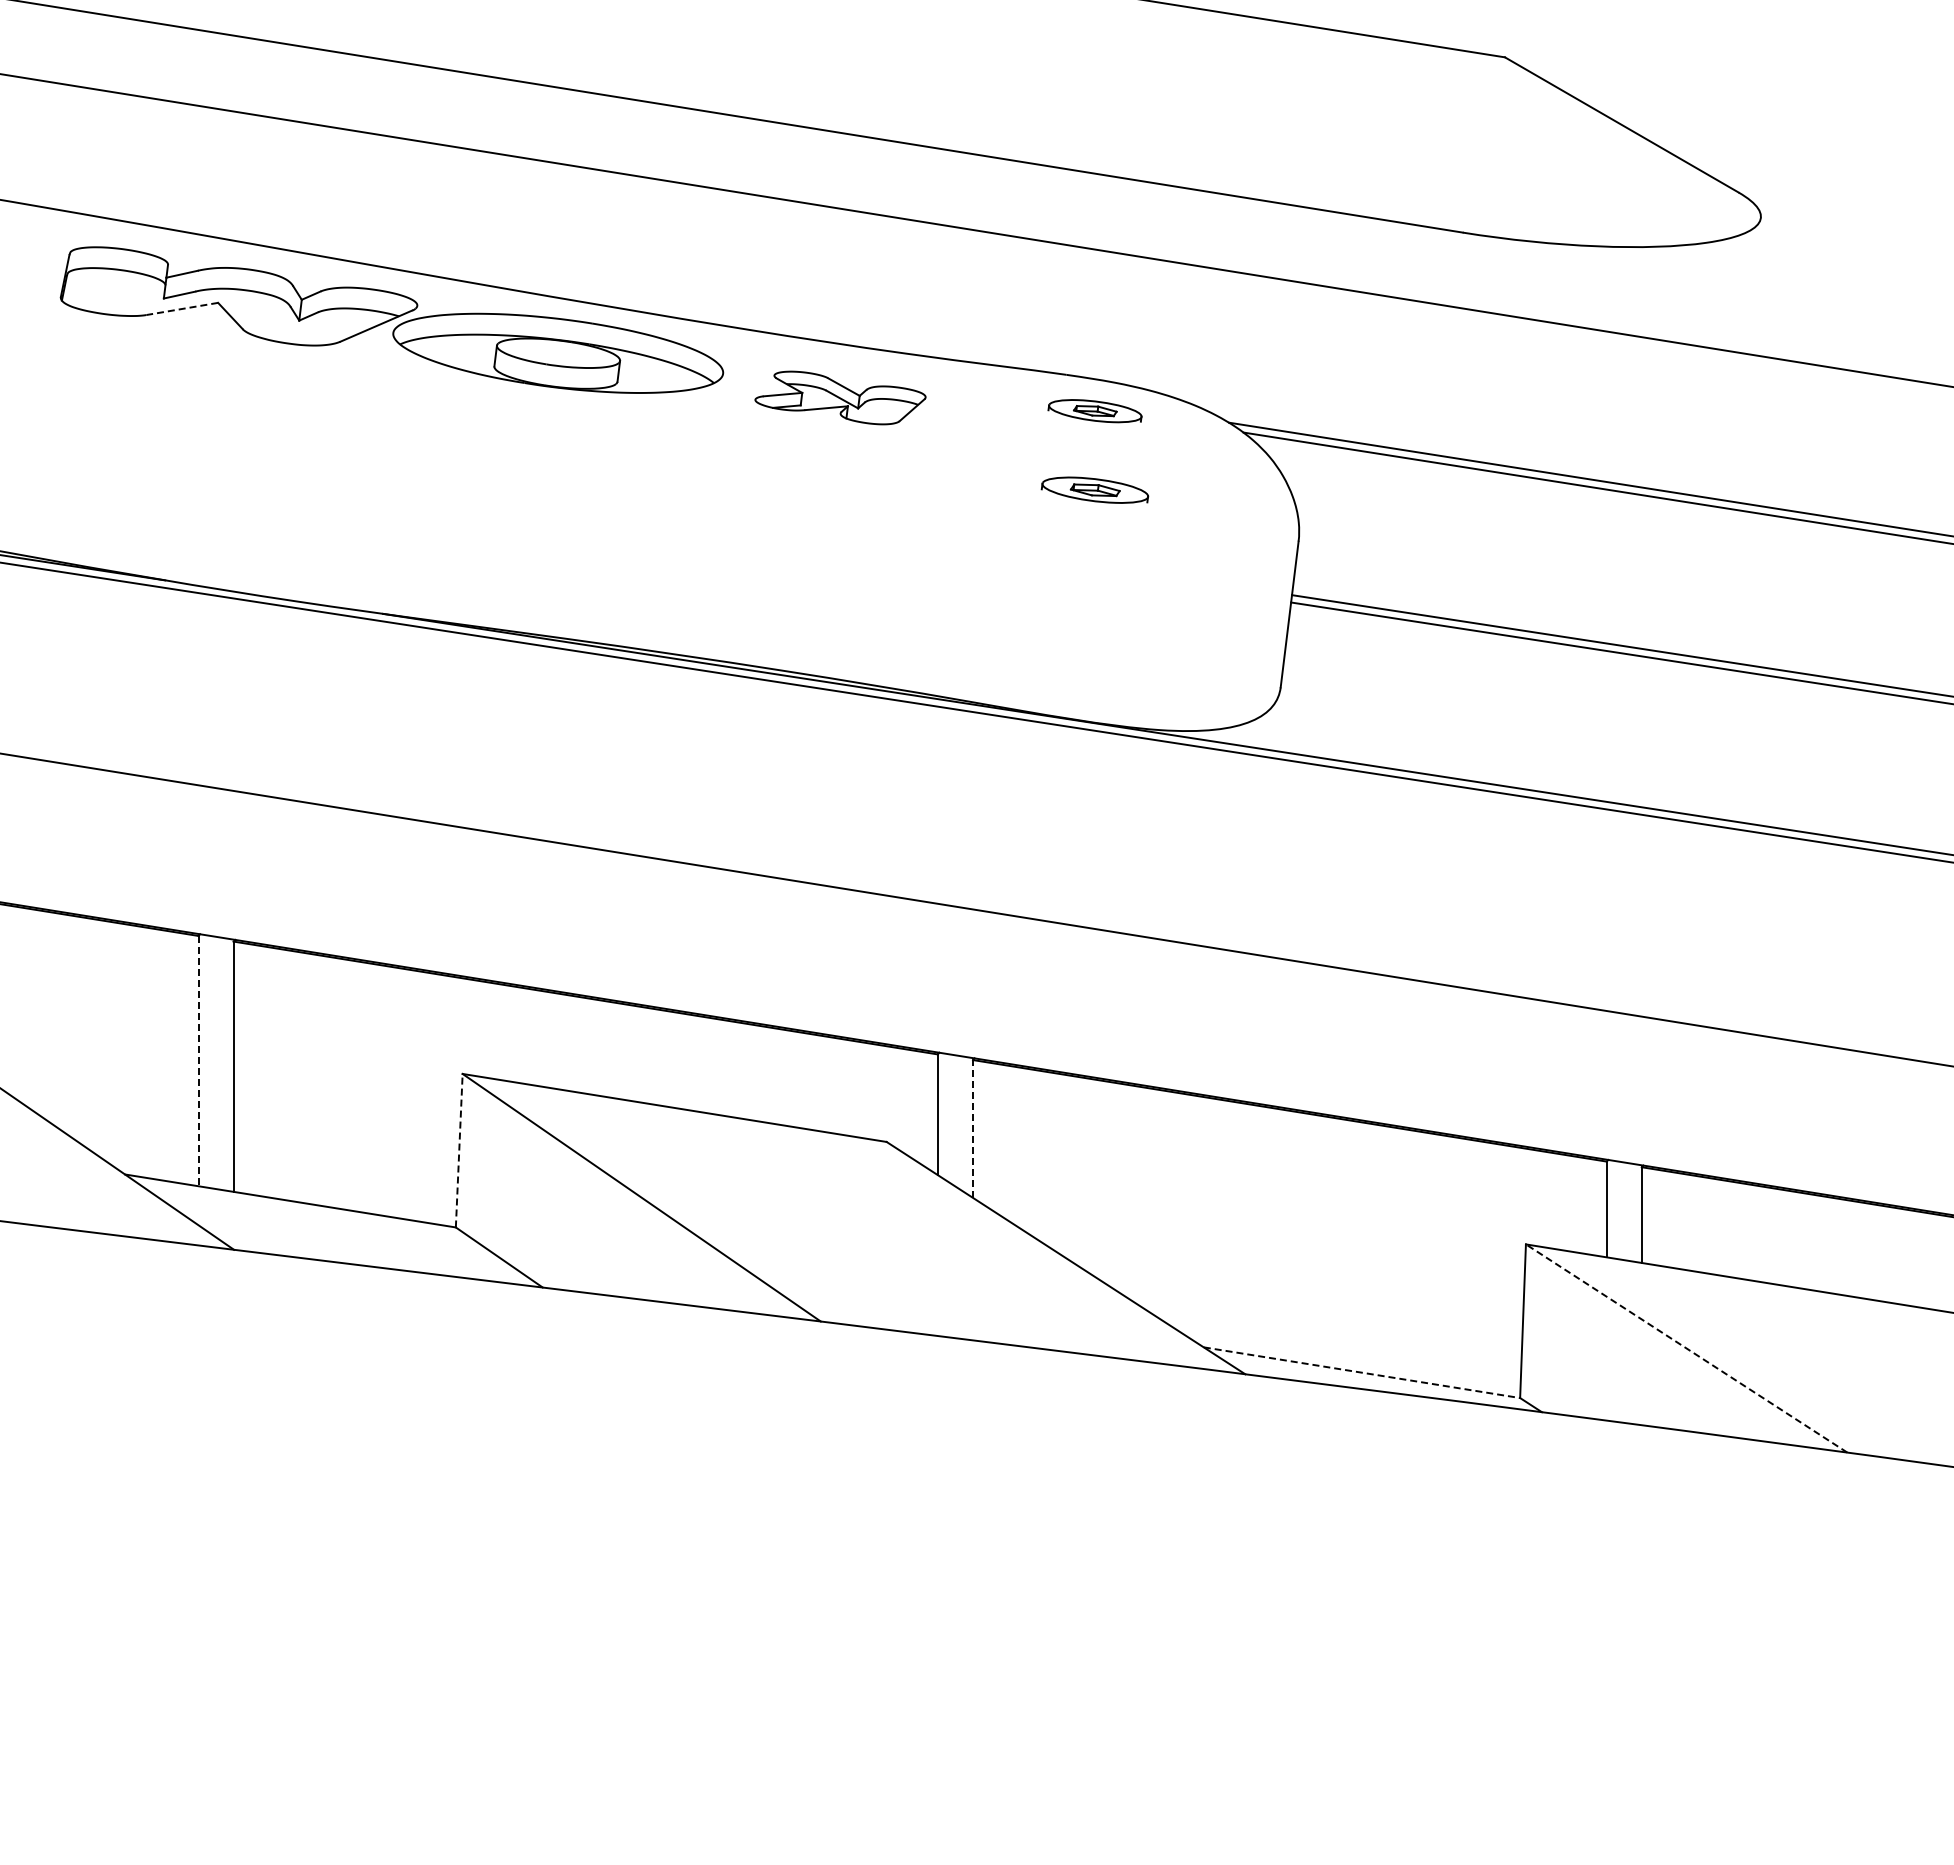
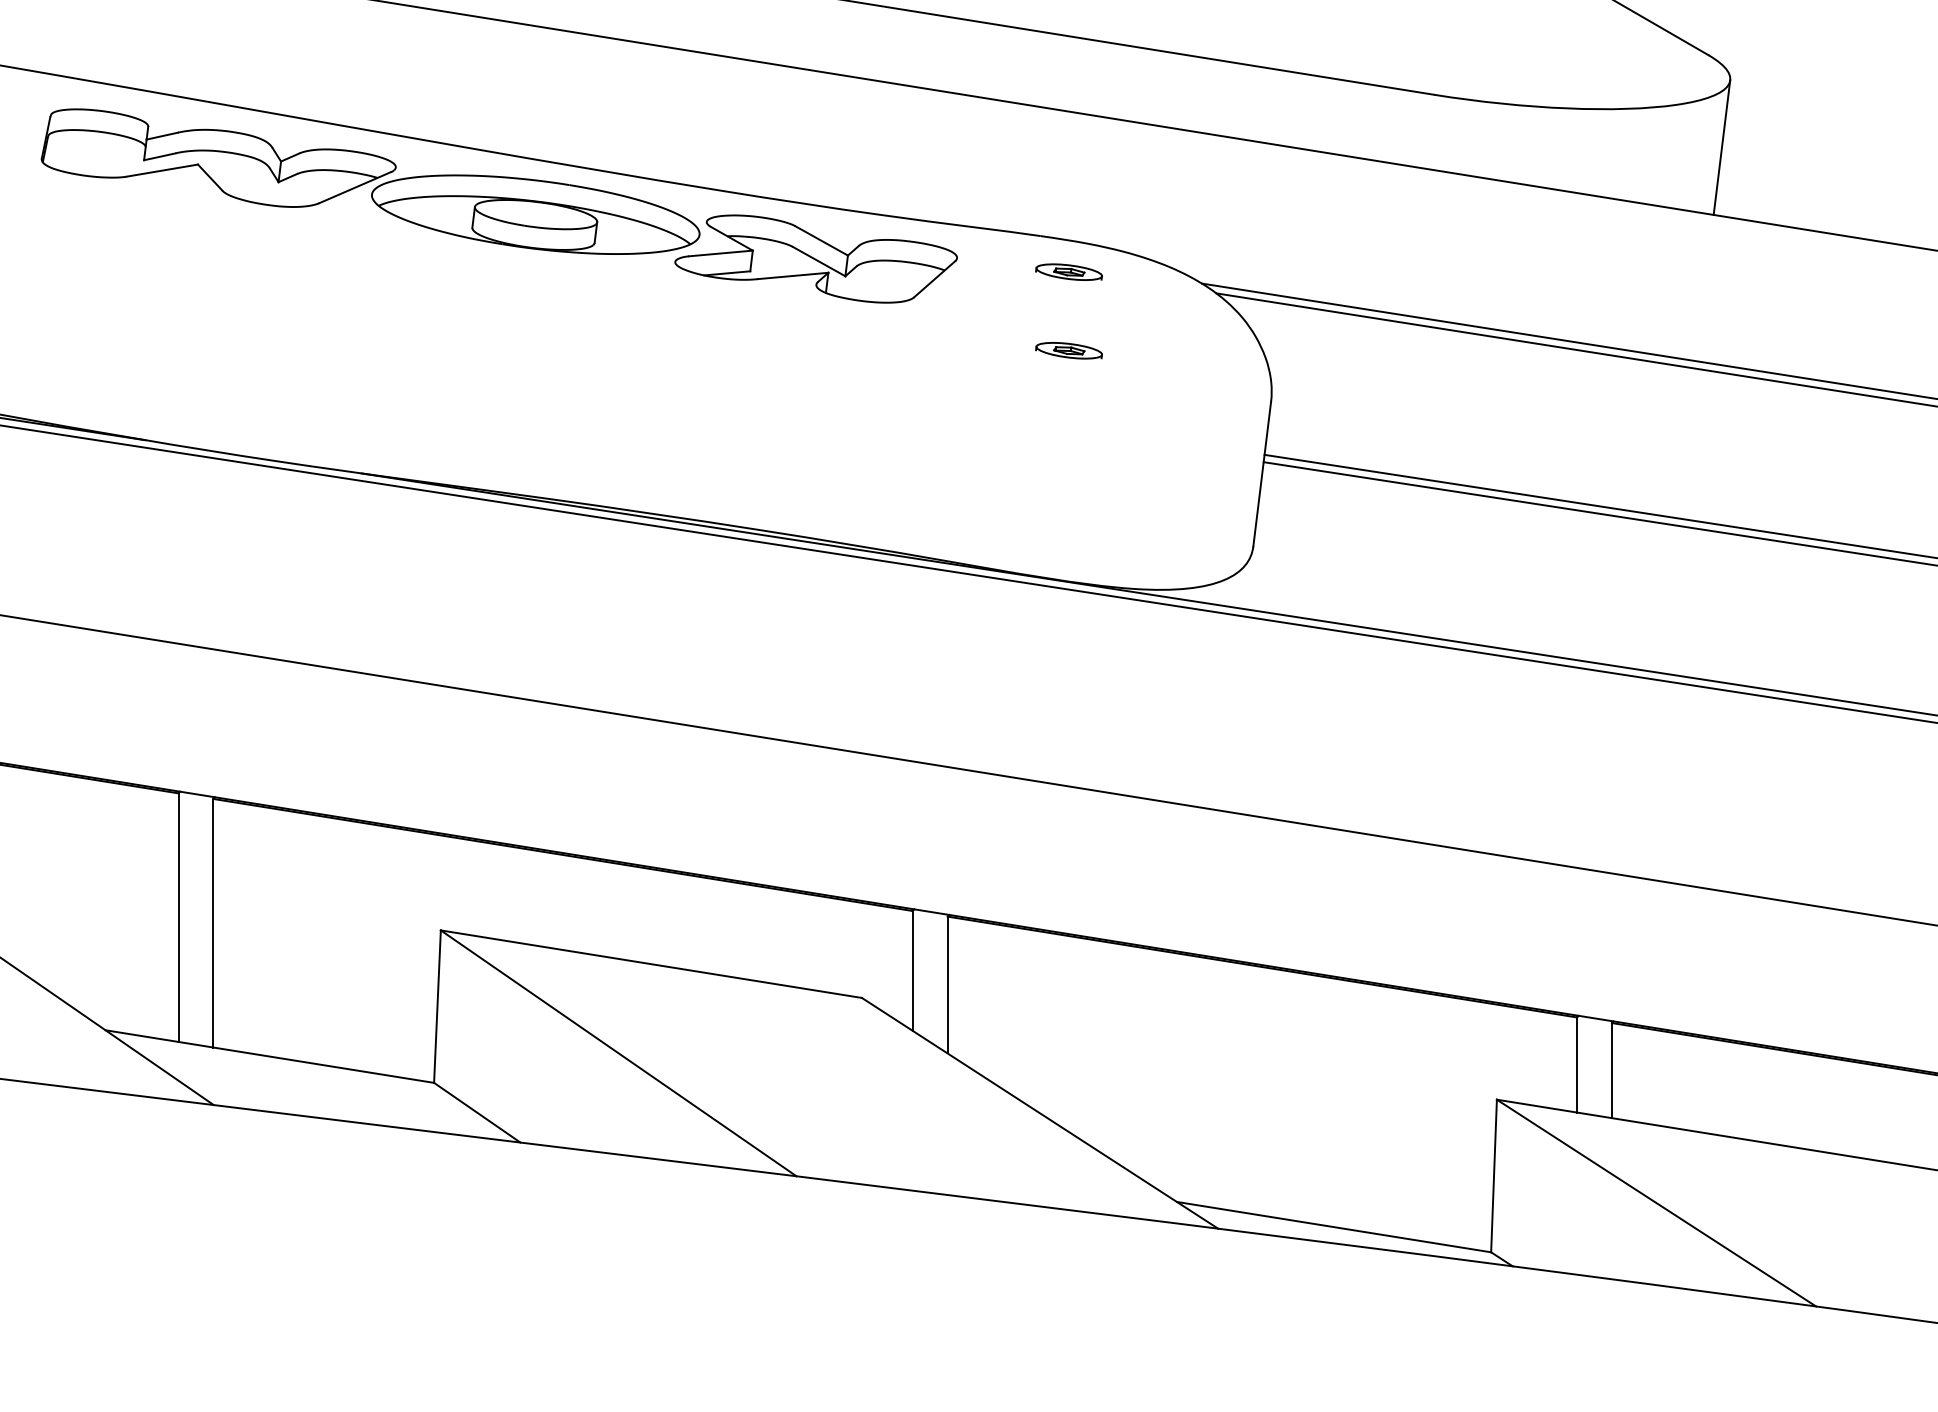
line: (1752, 285) -> (1721, 147), added
line: (181, 309) -> (161, 171), dashed -> solid
part: (840, 397) -> (816, 258), size x1.67
part: (1095, 411) -> (1069, 272), size x0.71
part: (1095, 490) -> (1069, 350), size x0.62
line: (198, 1061) -> (178, 918), dashed -> solid
line: (973, 1128) -> (948, 984), dashed -> solid
line: (459, 1150) -> (437, 1006), dashed -> solid
line: (1686, 1348) -> (1656, 1203), dashed -> solid
line: (1362, 1372) -> (1334, 1226), dashed -> solid

